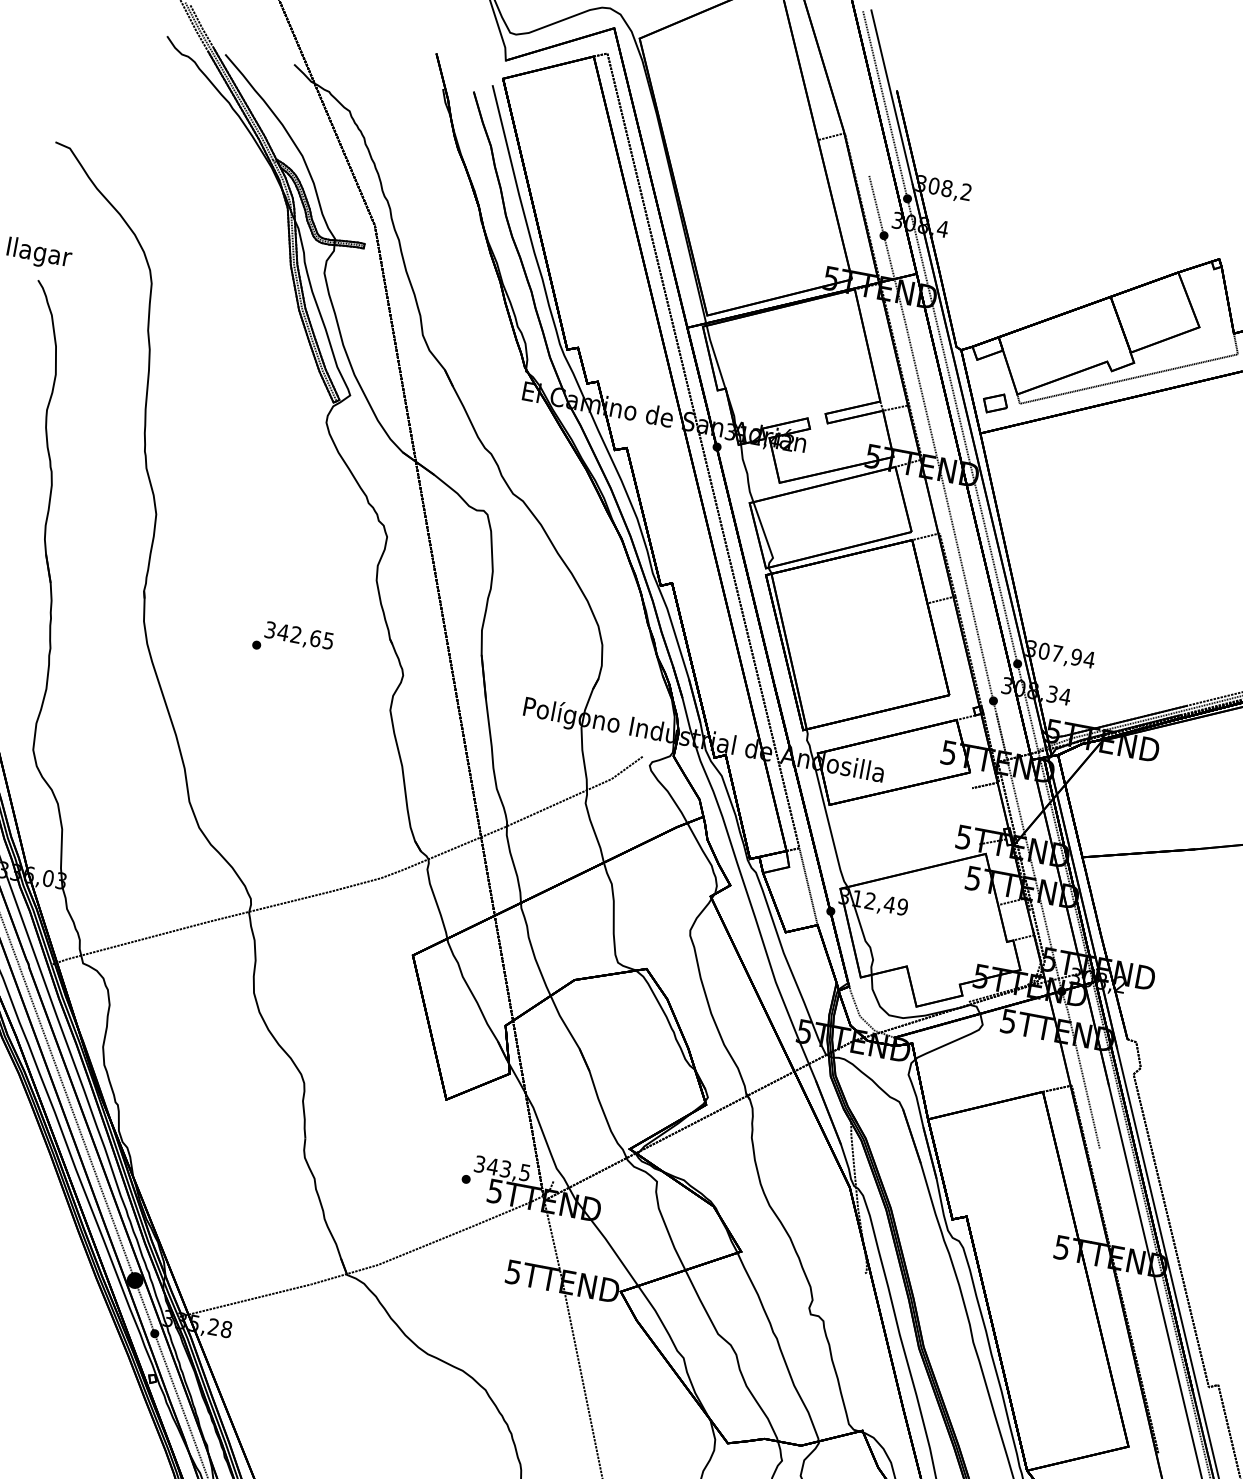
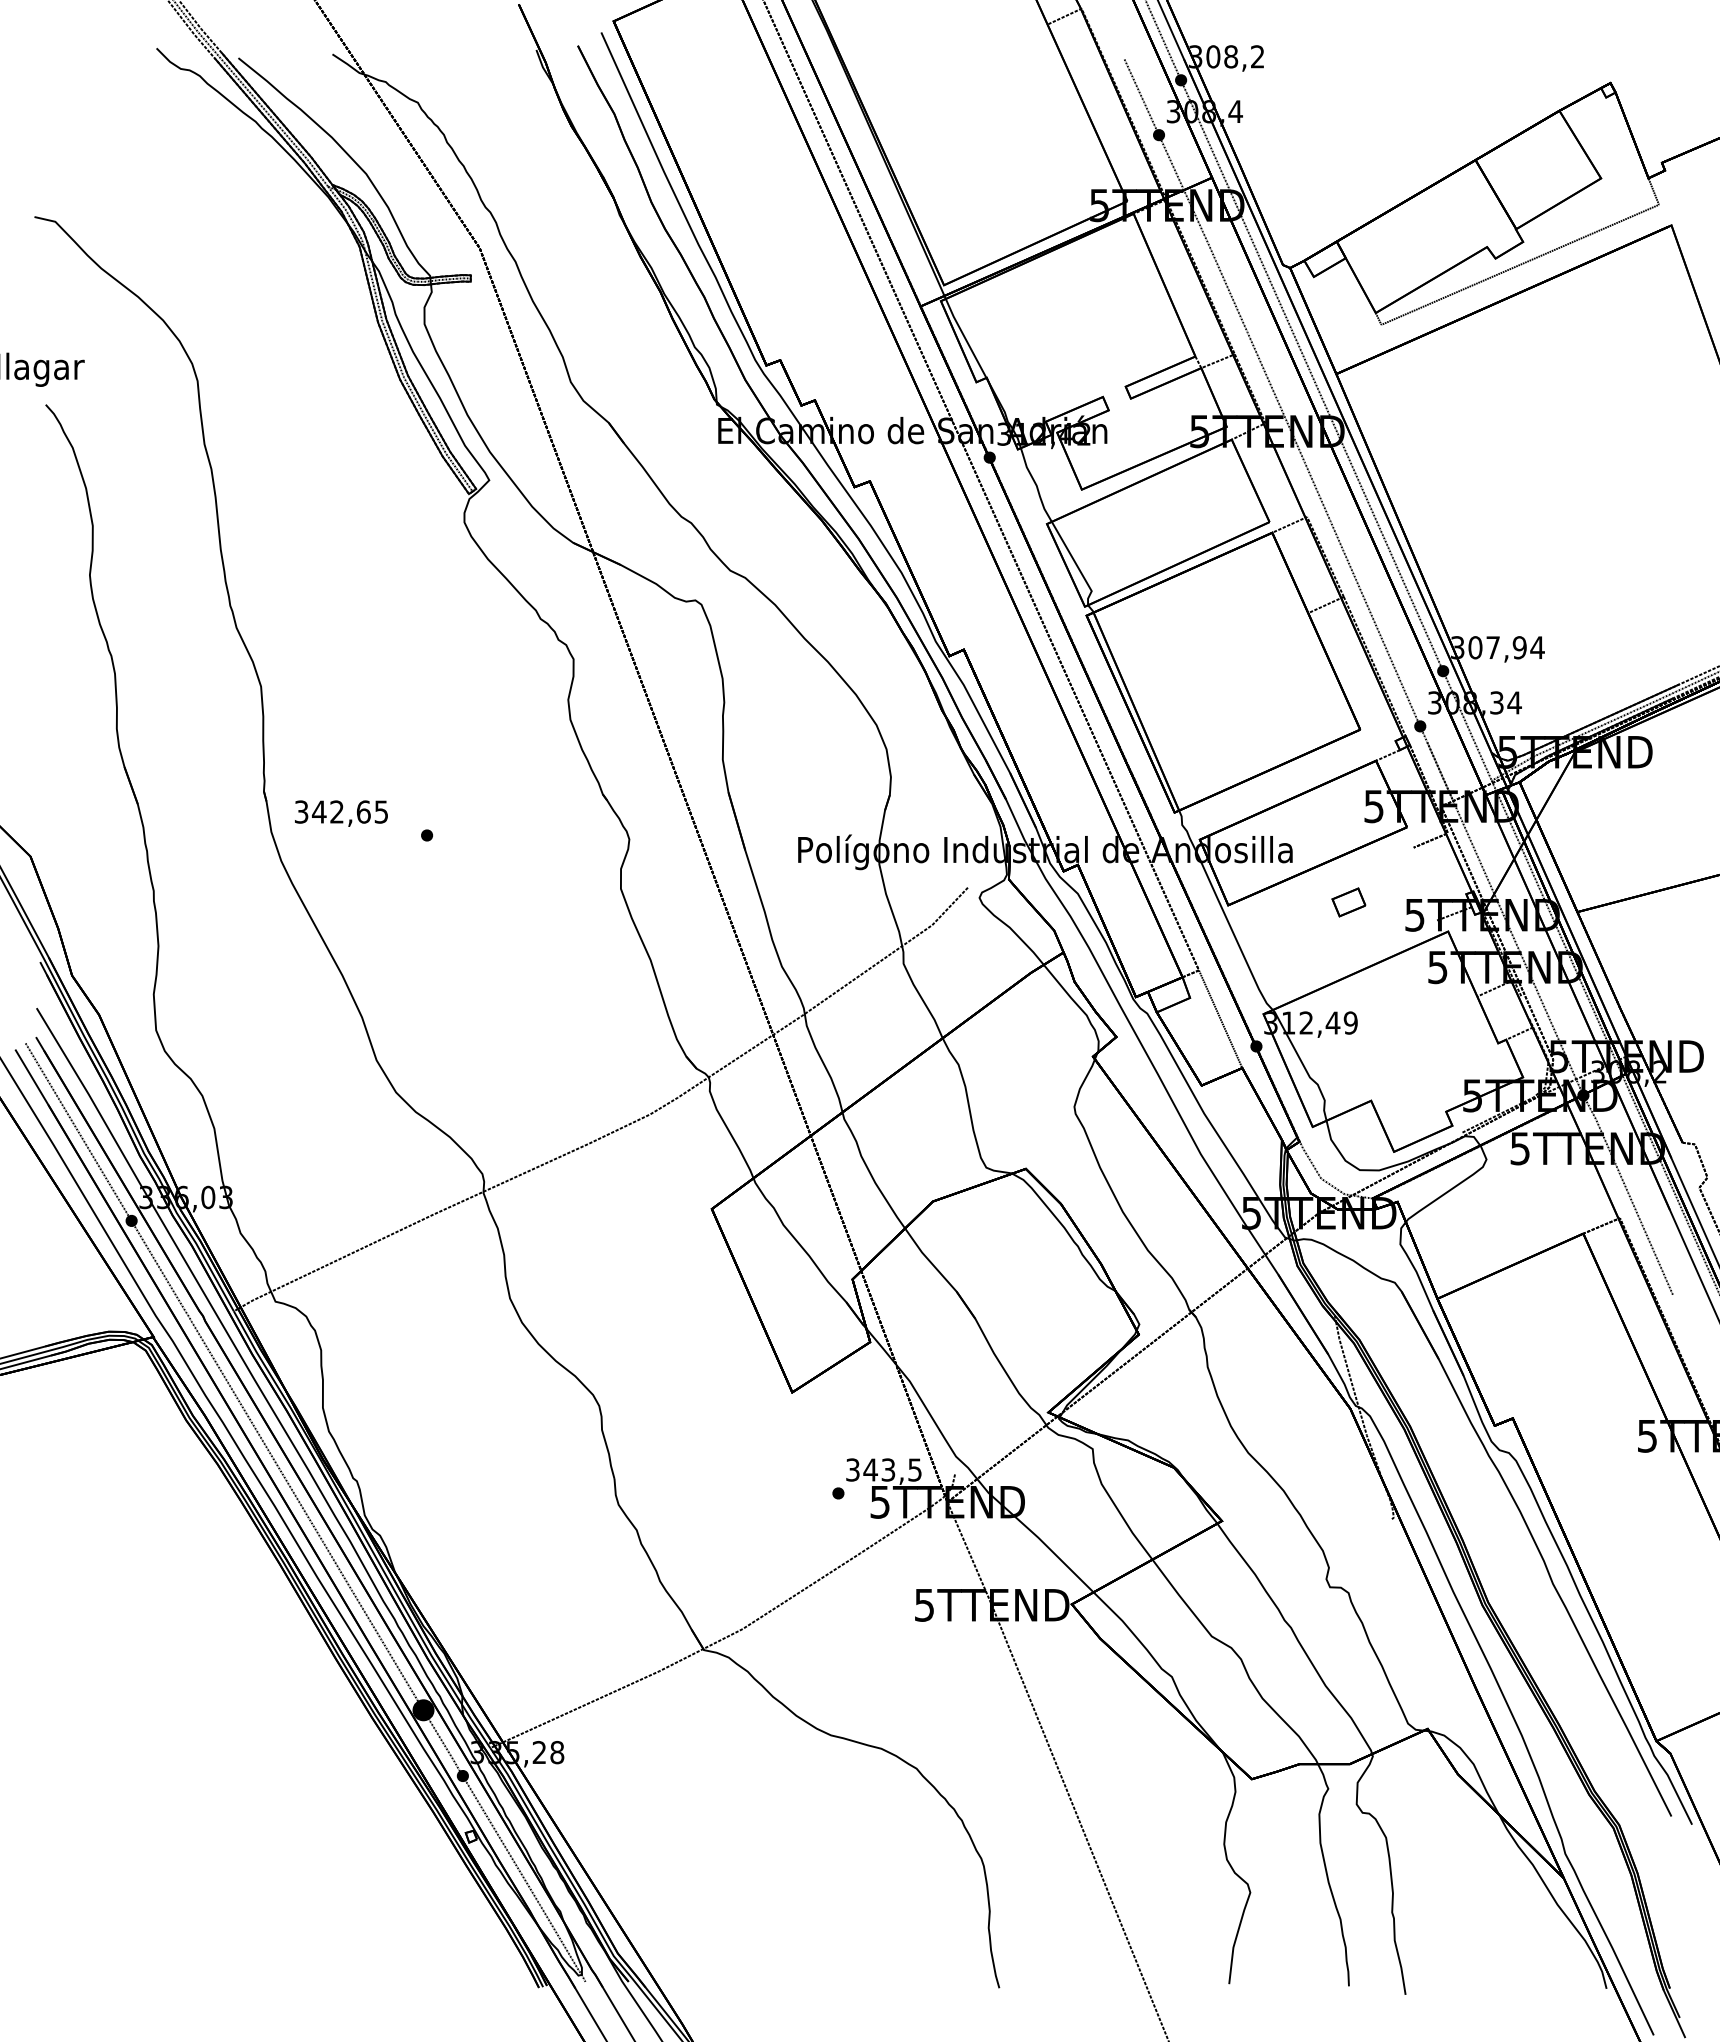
part: (995, 403) -> (1348, 902), moved
text: (299, 636) -> (341, 813), moved

